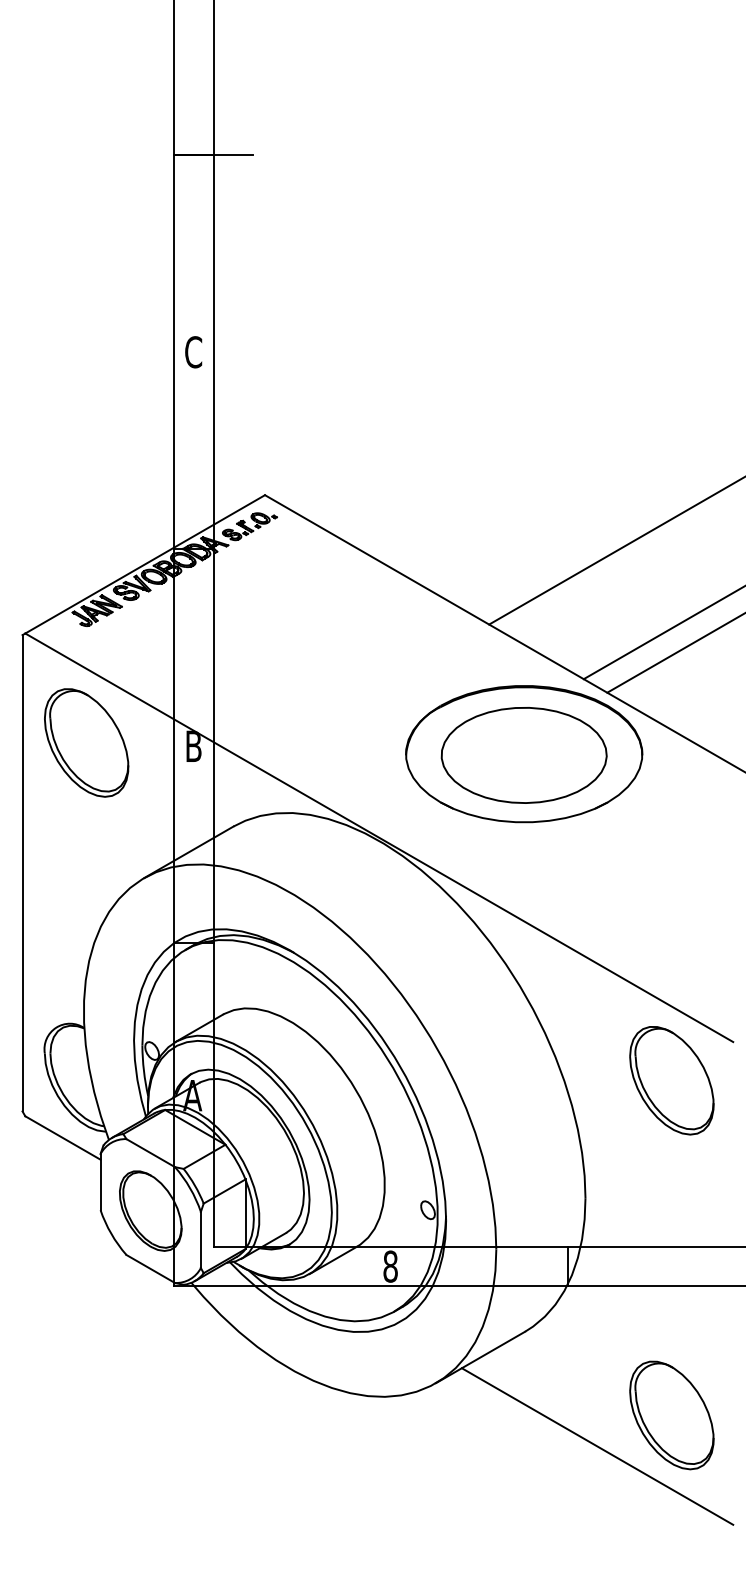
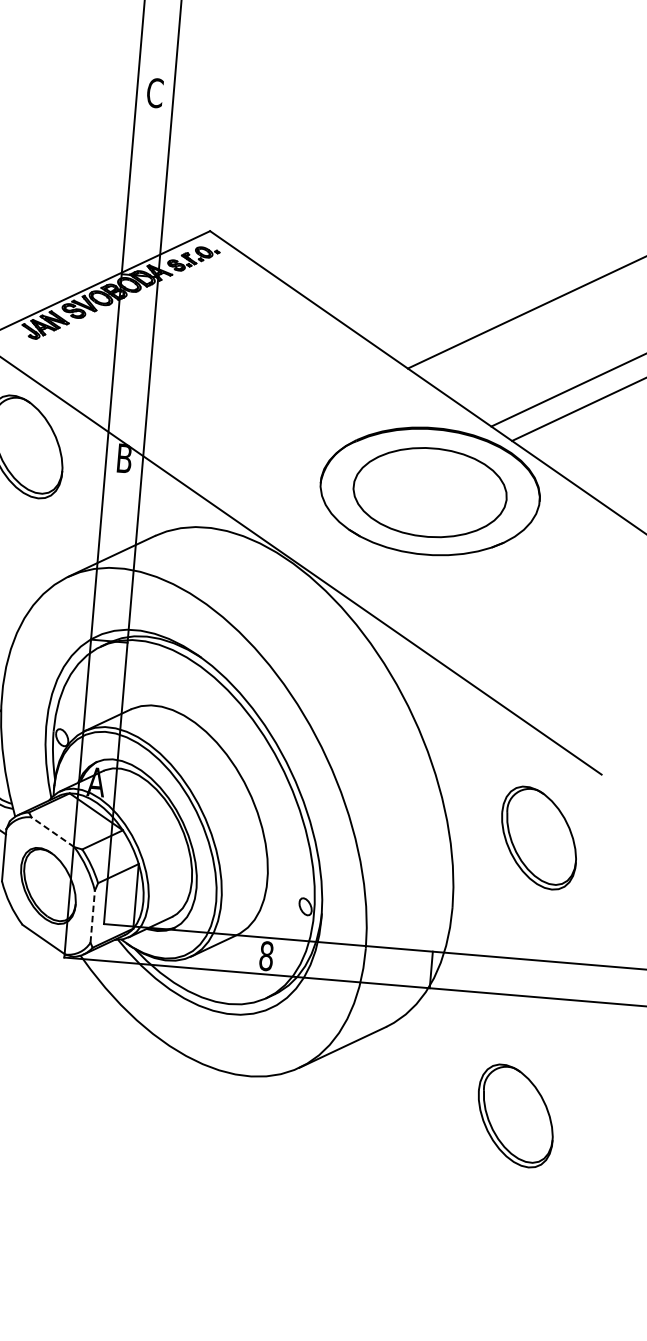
part: (671, 1080) -> (538, 837), moved
line: (150, 1152) -> (52, 831), solid -> dashed
line: (200, 1239) -> (92, 916), solid -> dashed
line: (597, 1446) -> (444, 1139), removed

